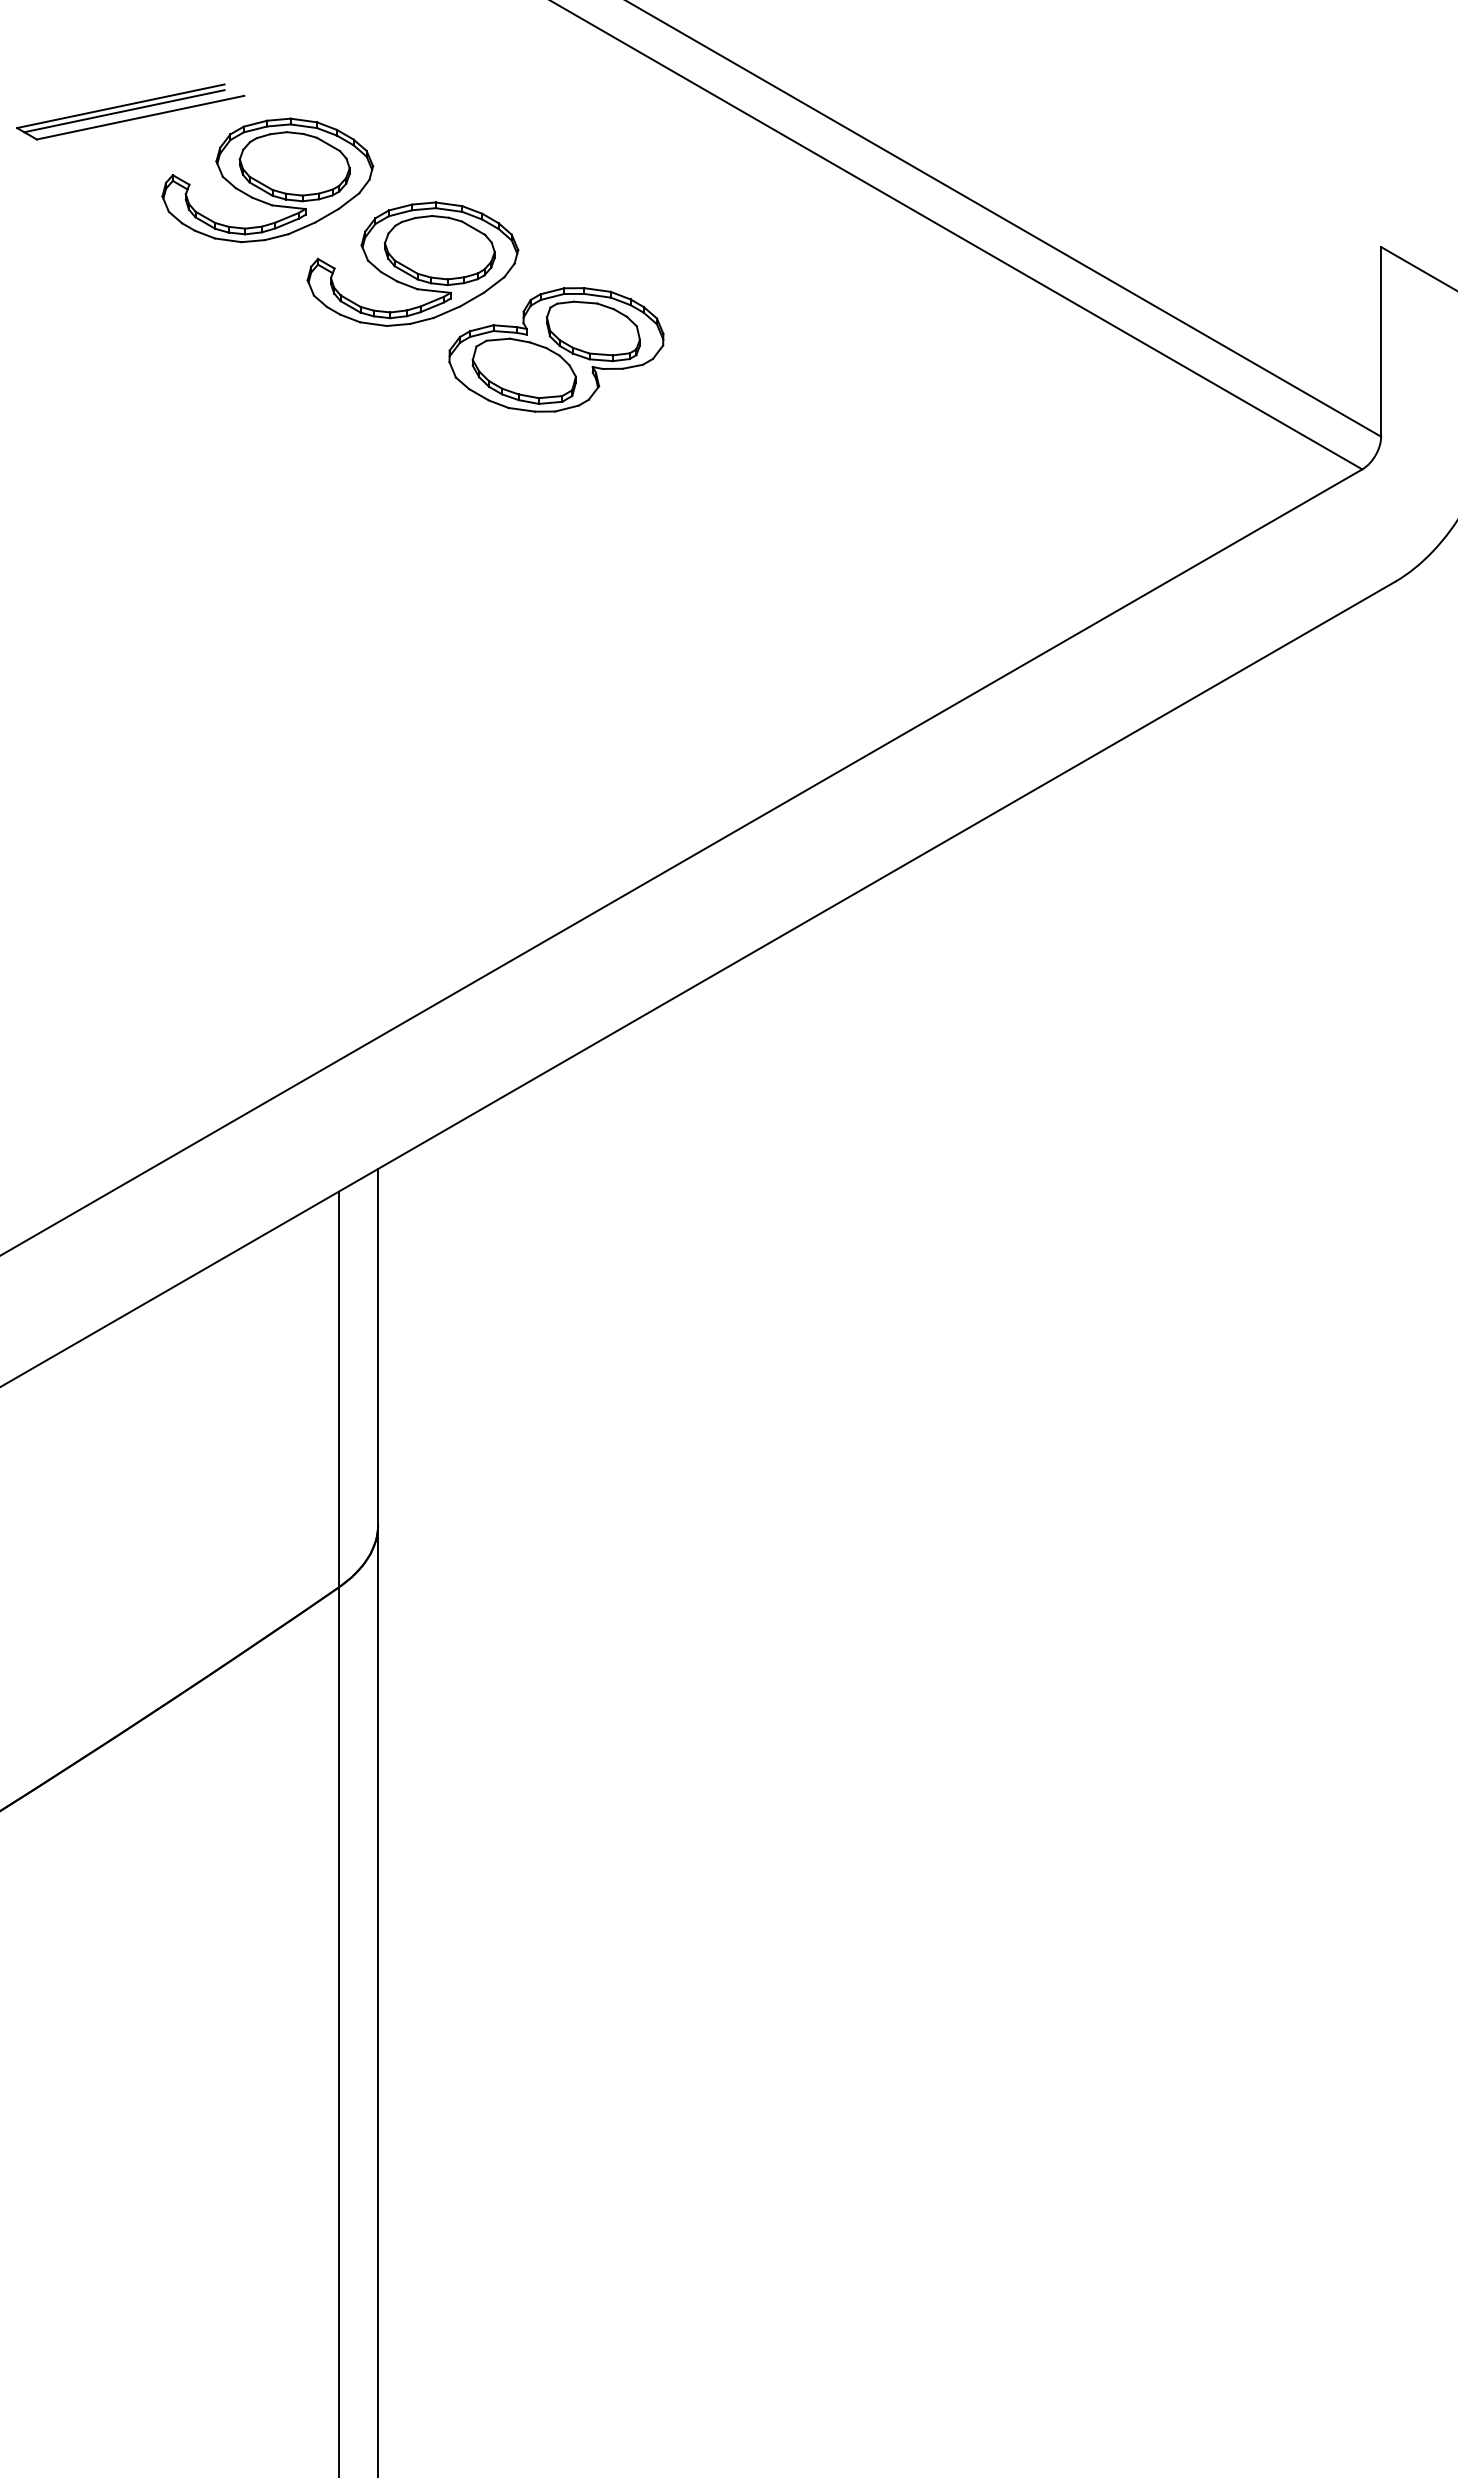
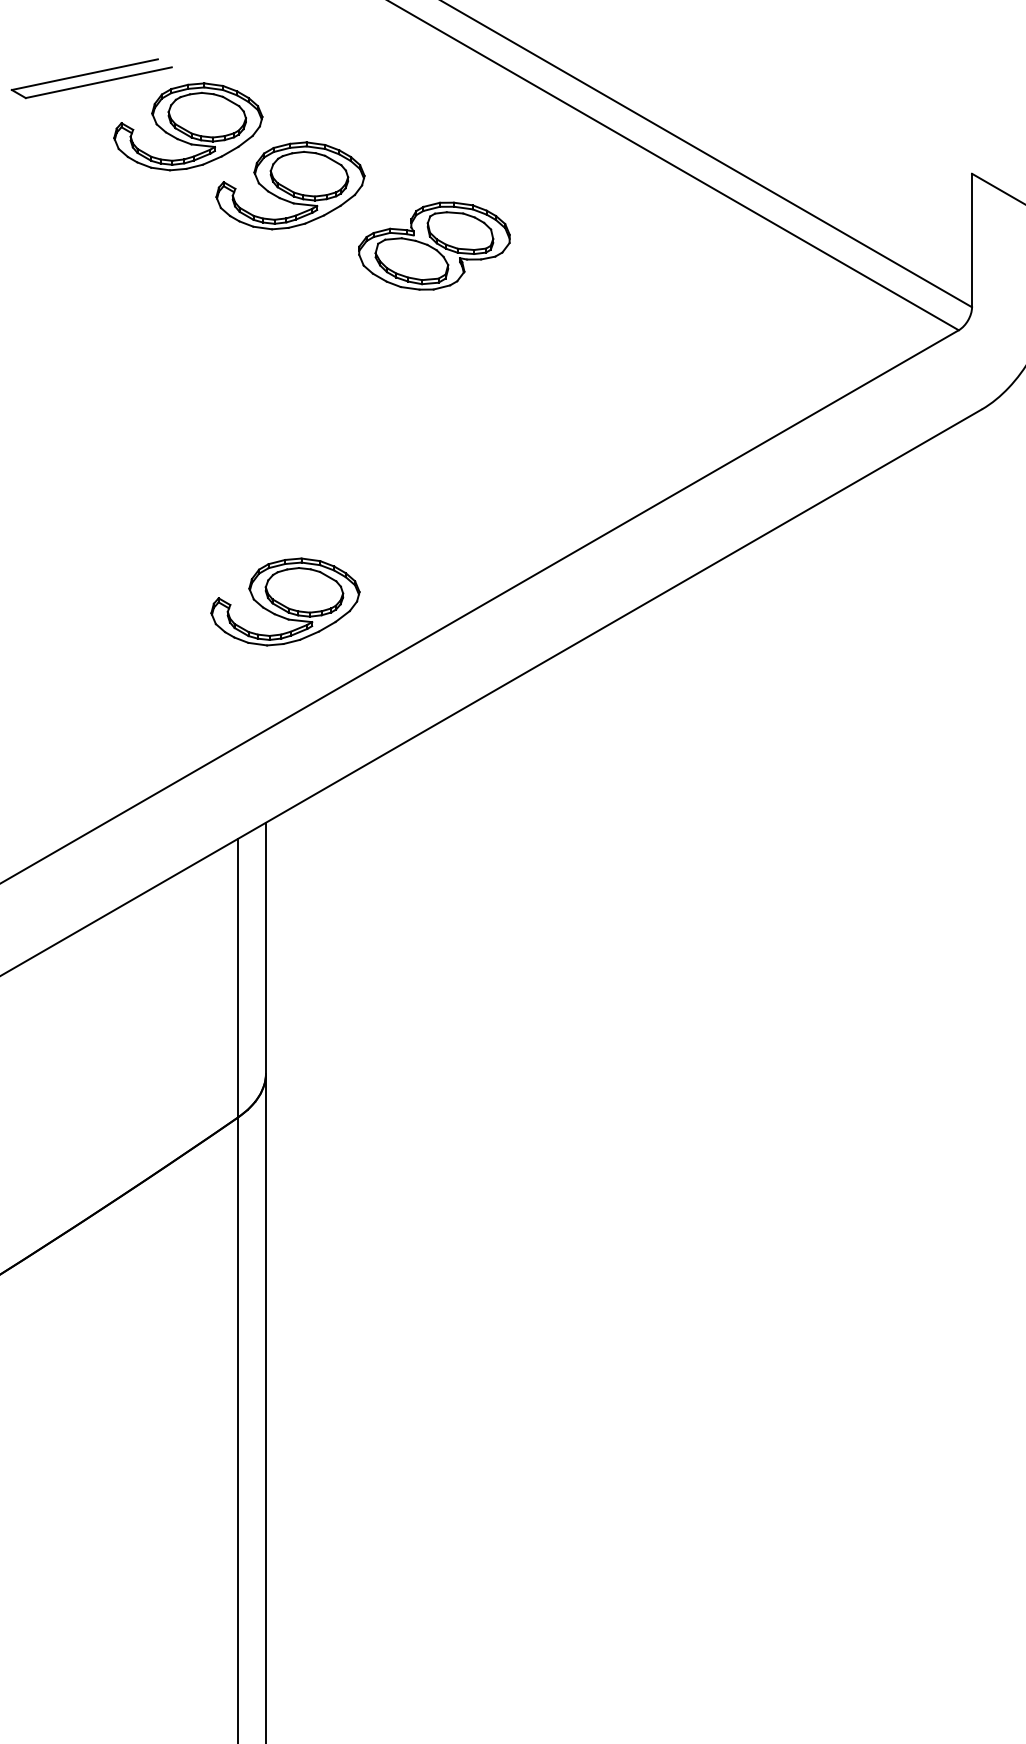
line: (124, 111) -> (87, 78), removed
part: (556, 349) -> (434, 245), moved
part: (405, 855) -> (285, 602), added

